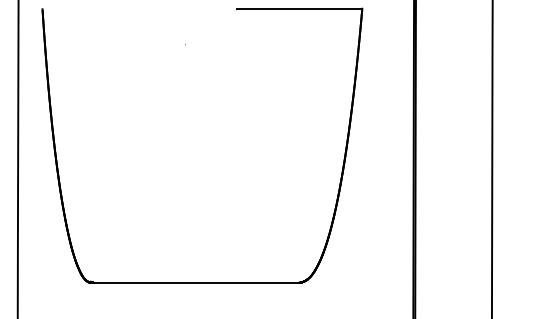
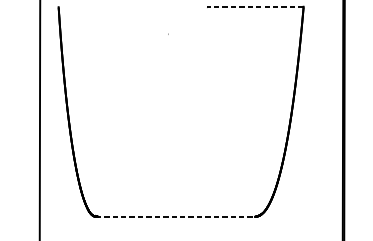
line: (299, 9) -> (255, 7), solid -> dashed
line: (195, 282) -> (175, 216), solid -> dashed

